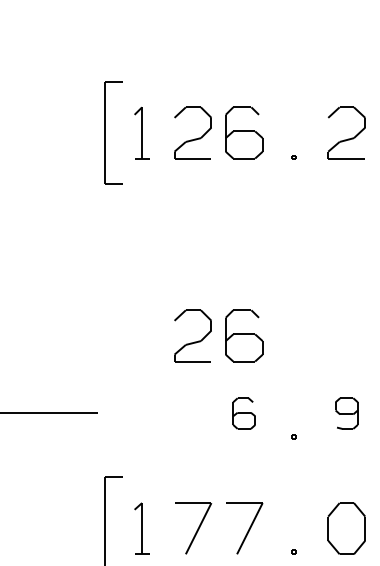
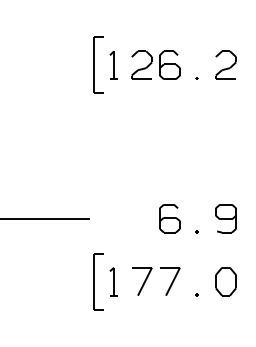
part: (217, 334) -> (155, 175), removed
part: (243, 413) -> (169, 218), size x1.67
part: (345, 413) -> (225, 218), size x1.67

